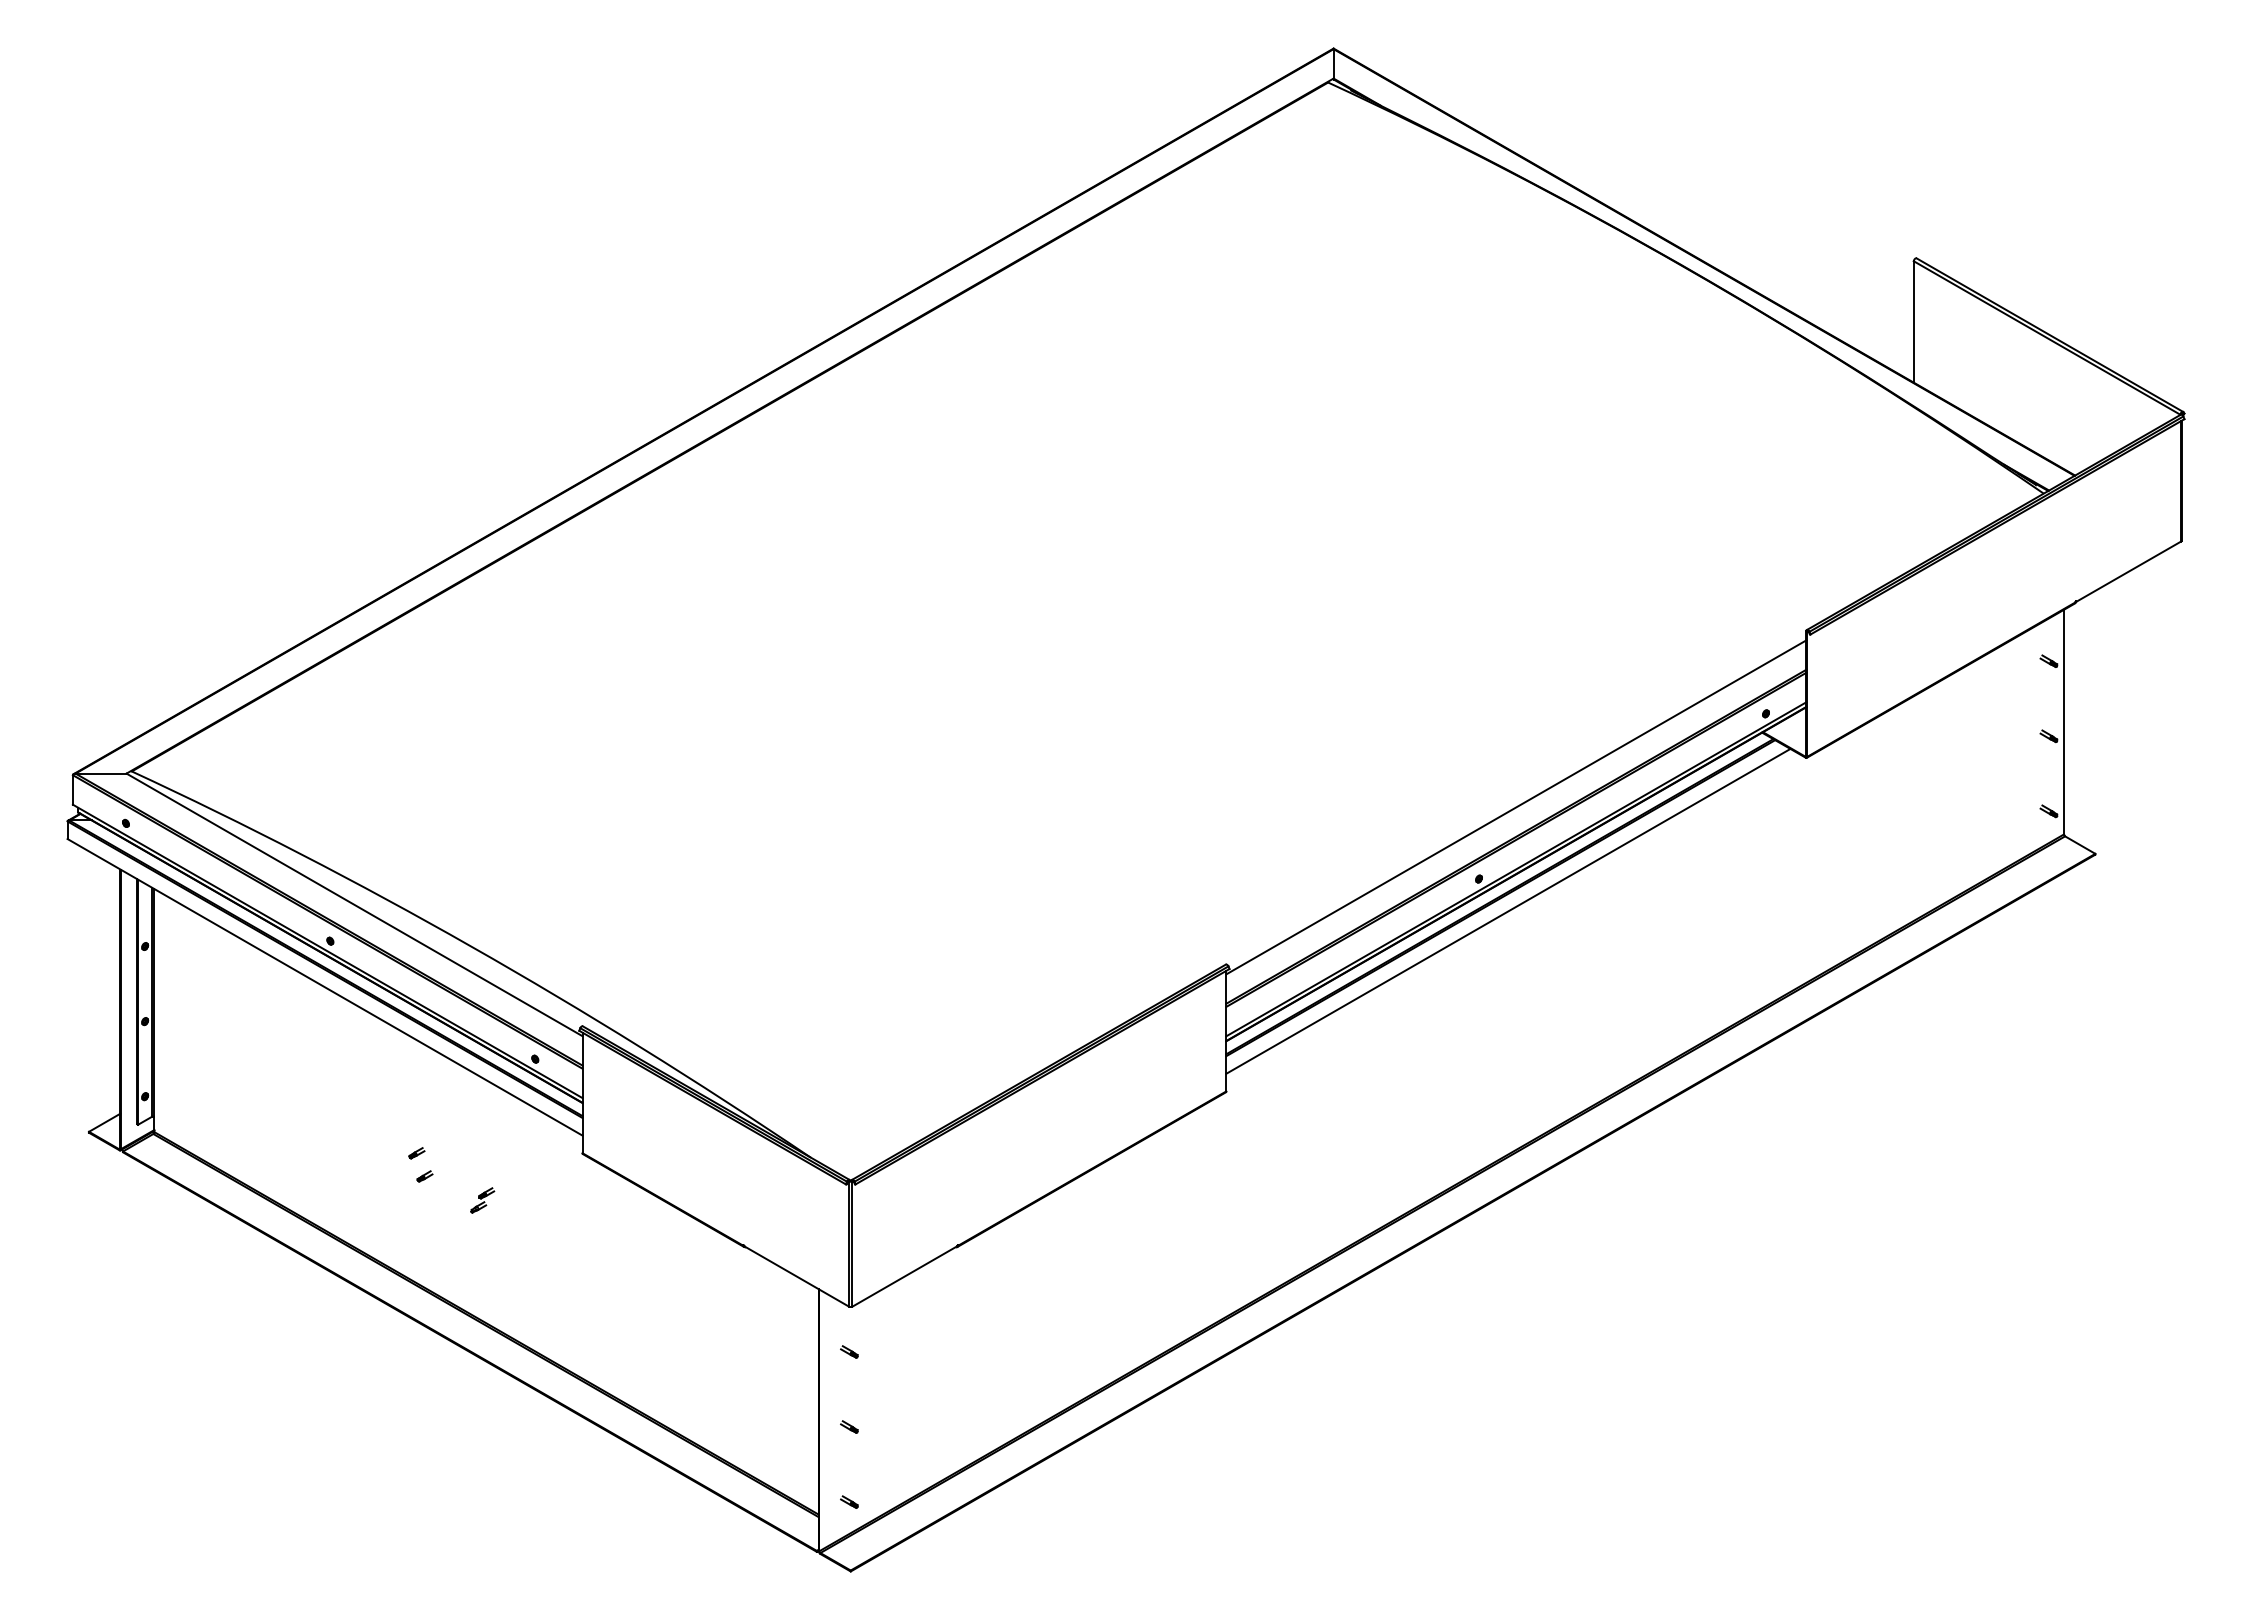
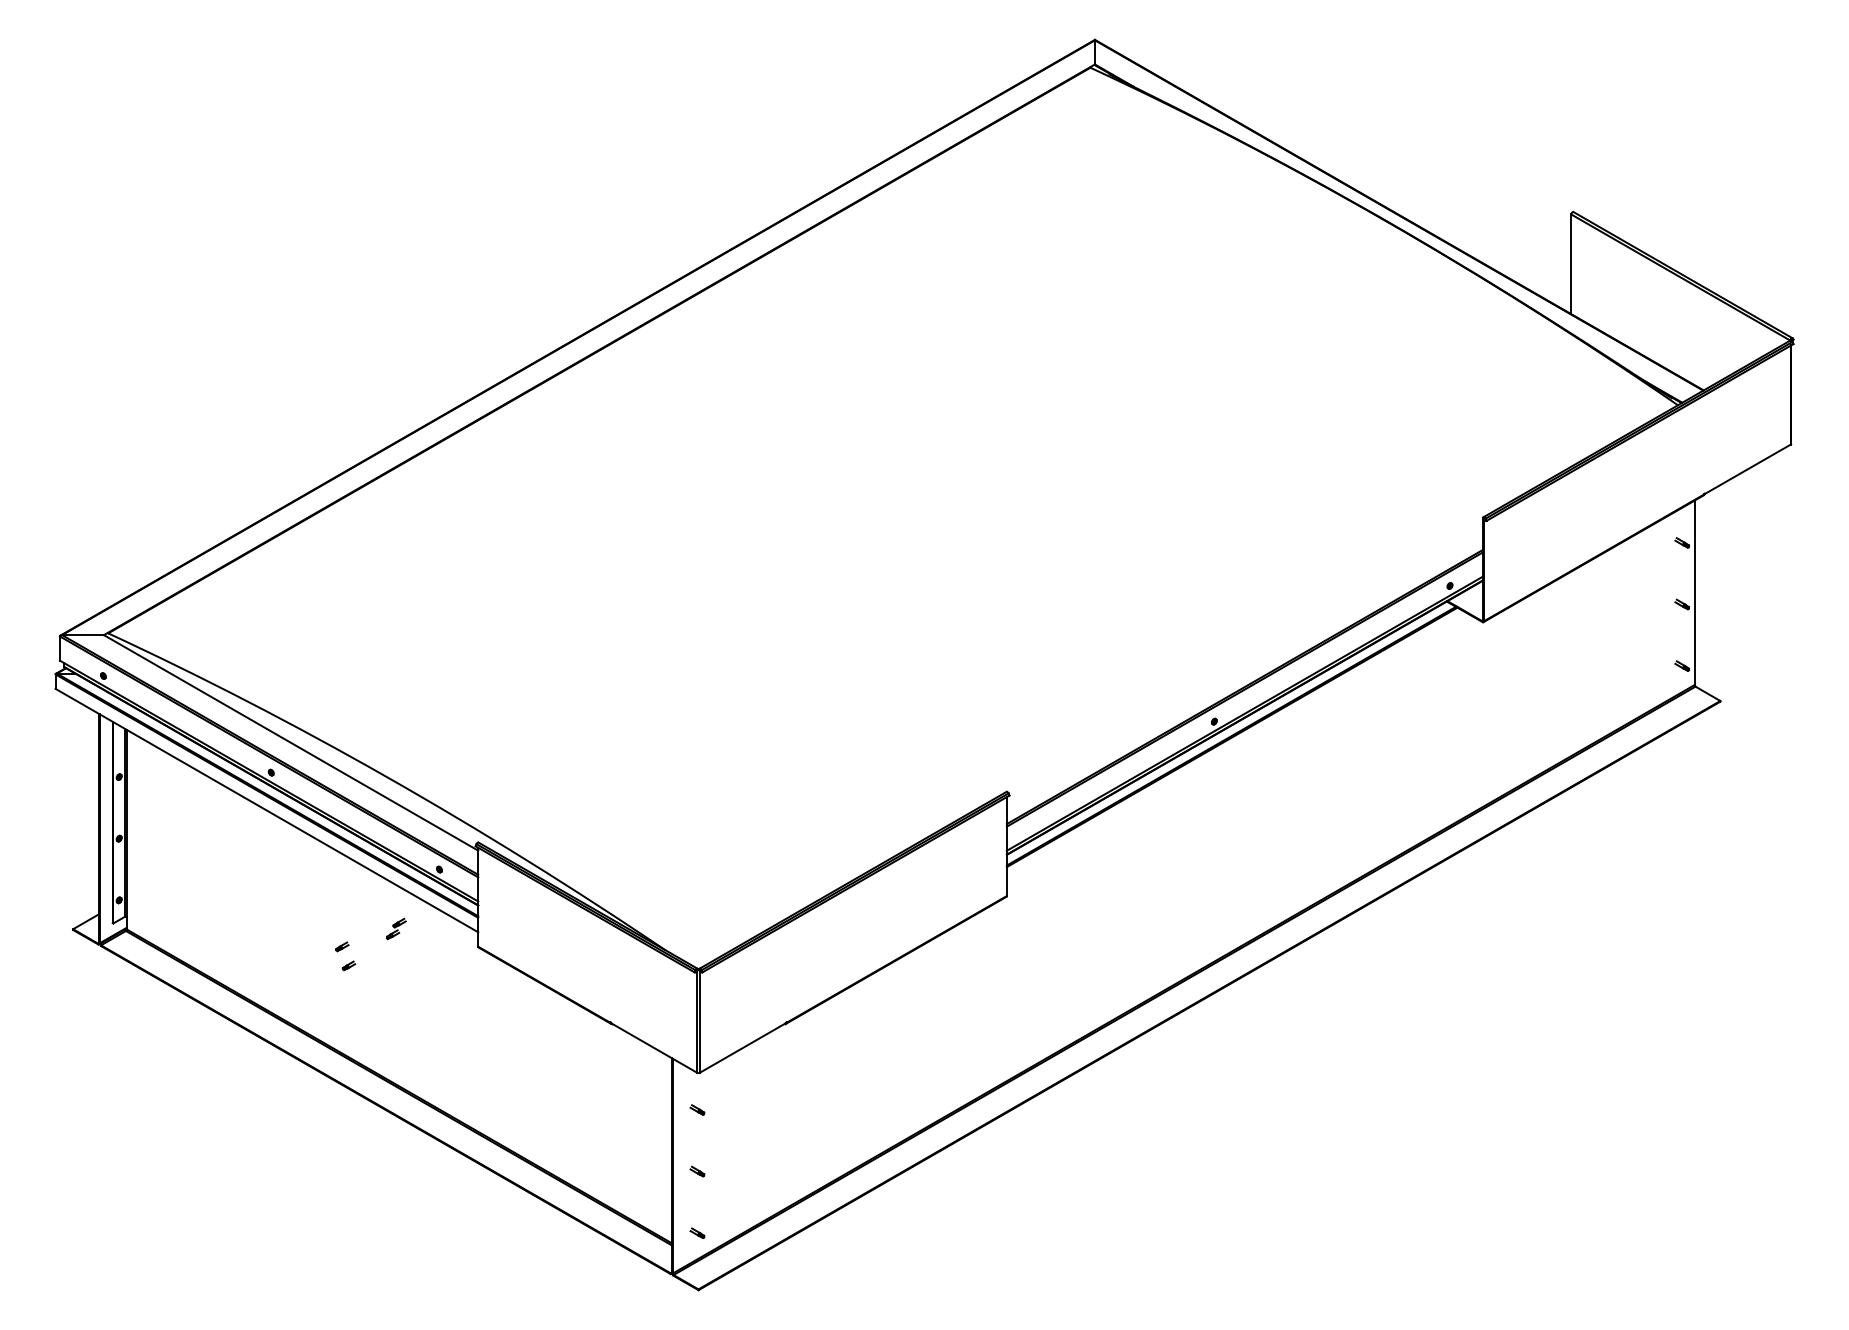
line: (1516, 807) -> (1245, 662), removed
line: (1508, 910) -> (1238, 747), removed
part: (482, 1200) -> (396, 928), moved

